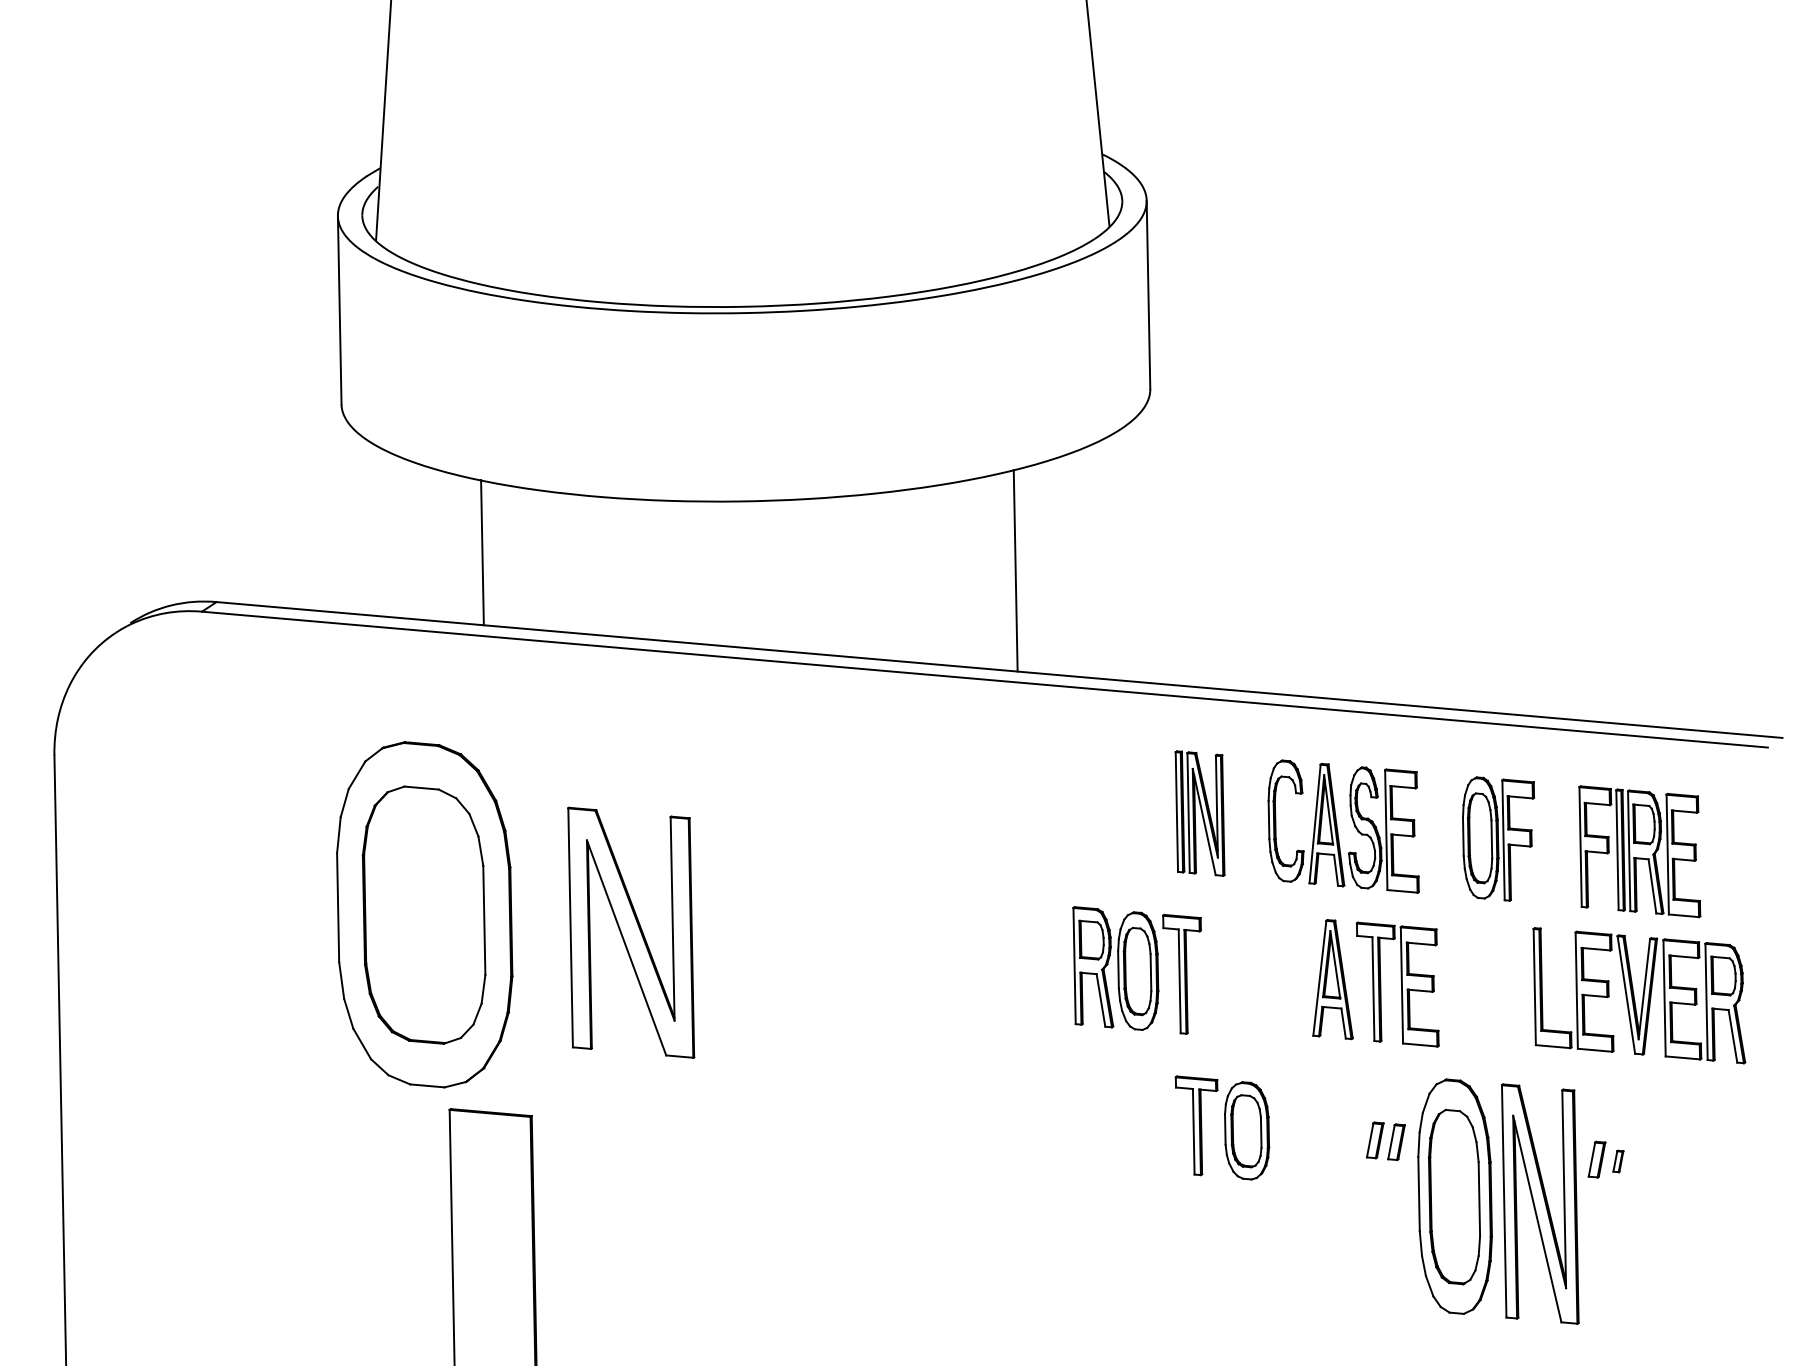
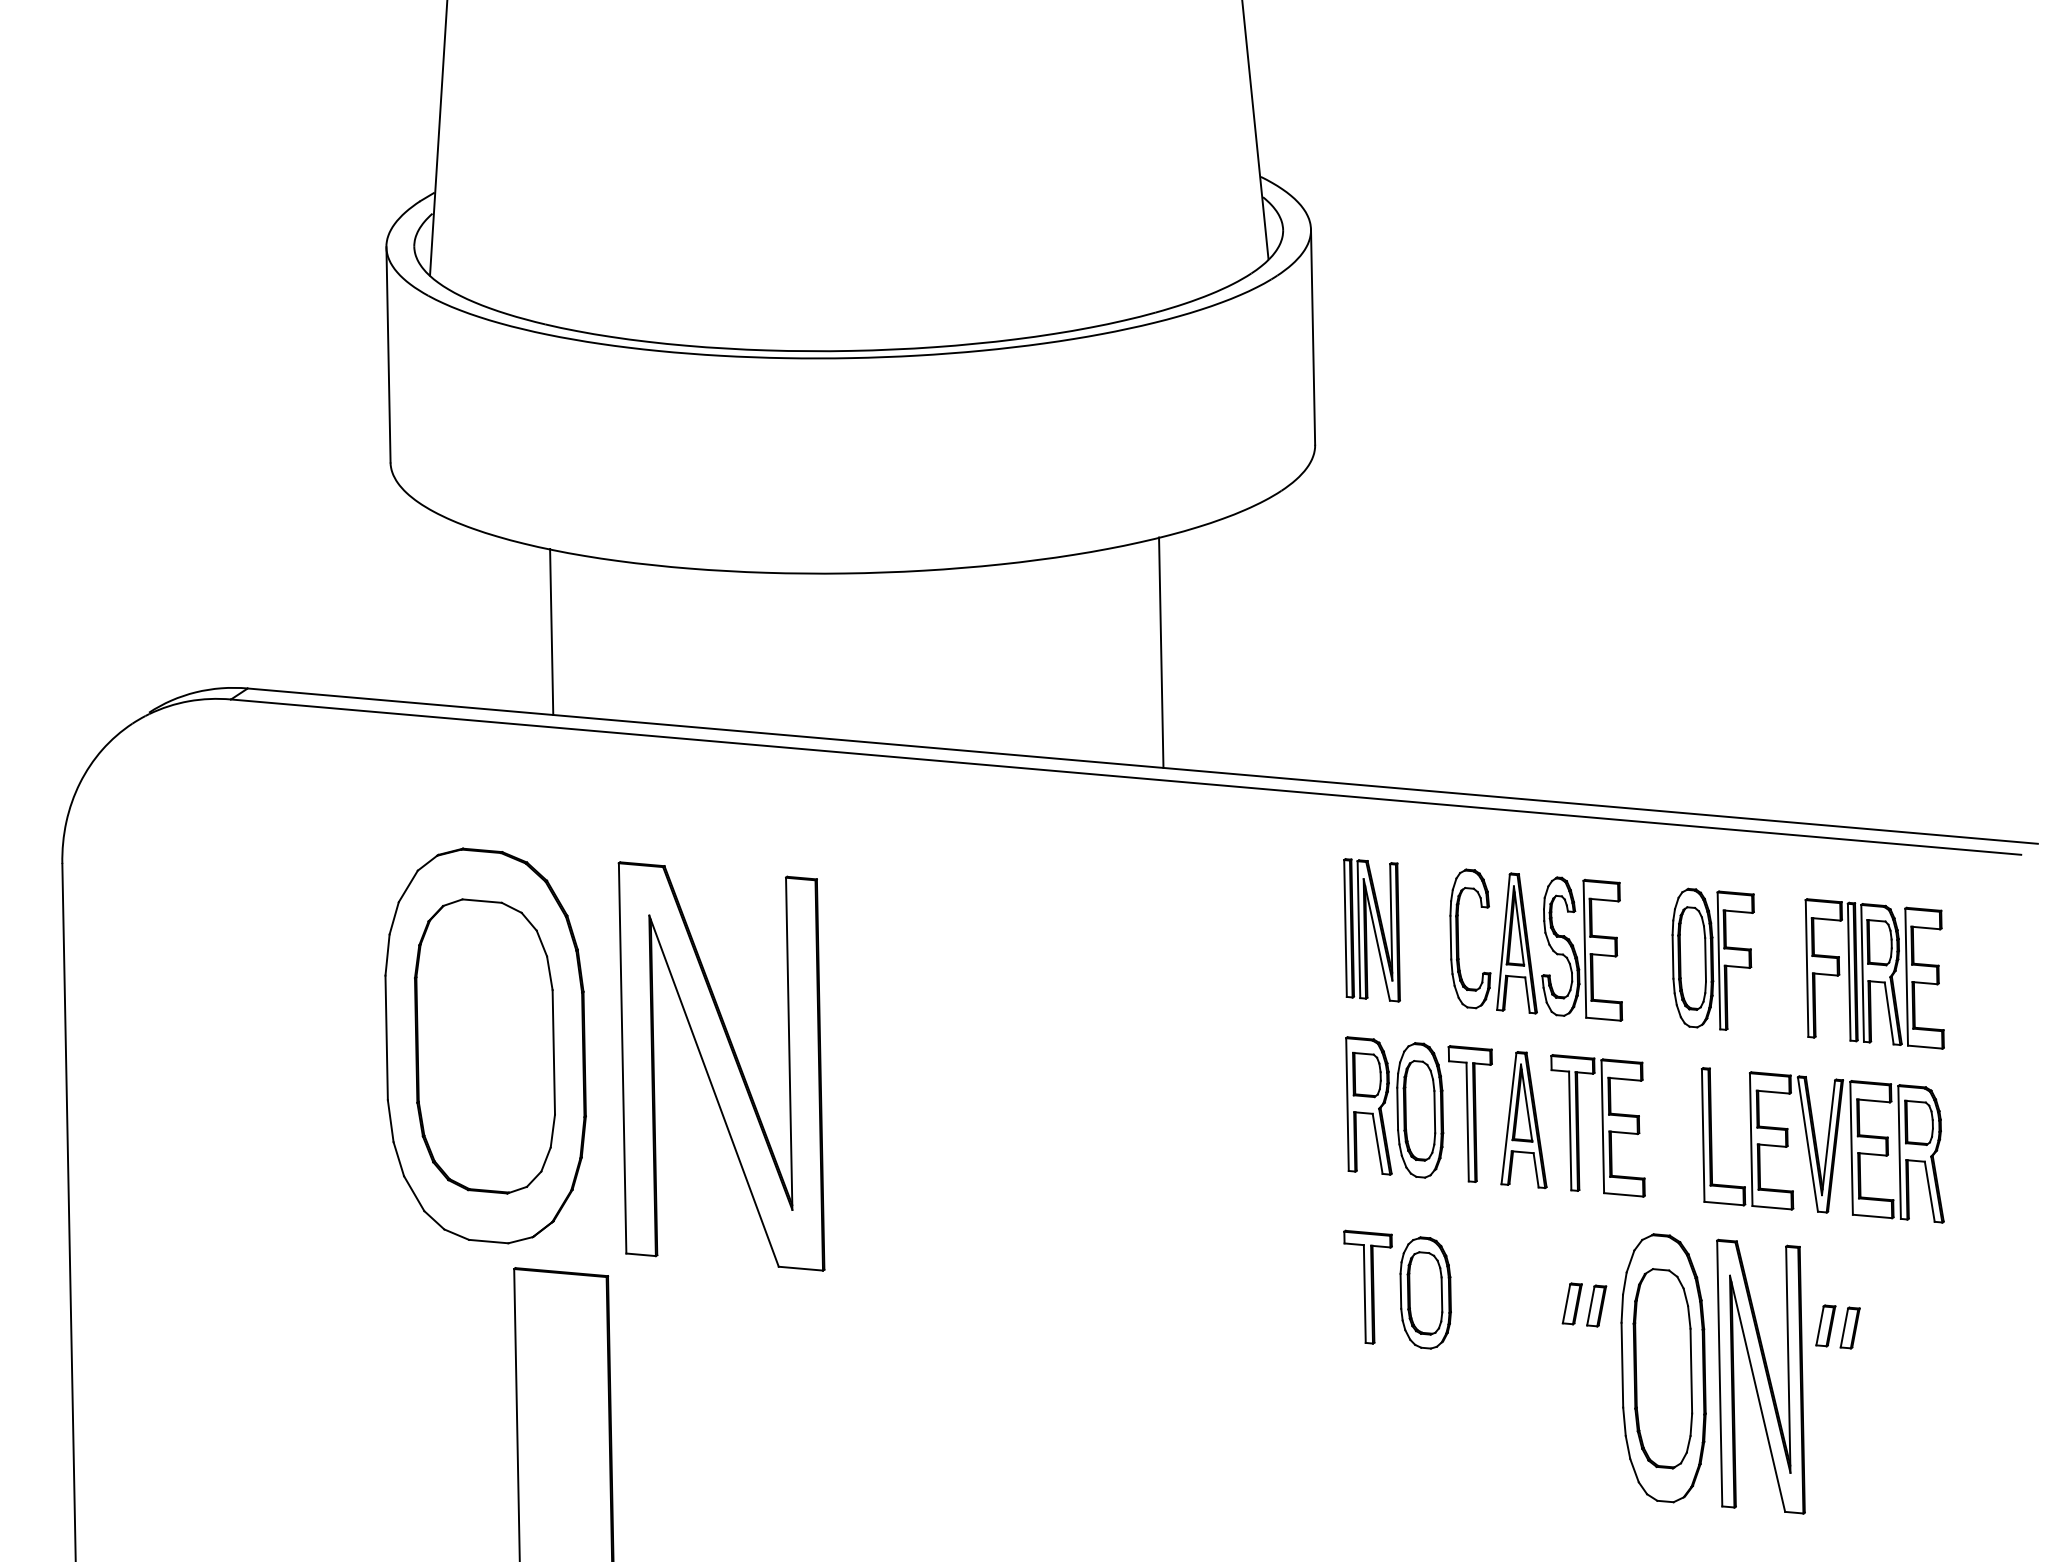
part: (631, 932) -> (722, 1066), size x1.43
part: (1136, 970) -> (1418, 1109), moved
part: (1639, 995) -> (1822, 1145), moved
part: (1618, 1161) -> (1850, 1328), size x1.67

